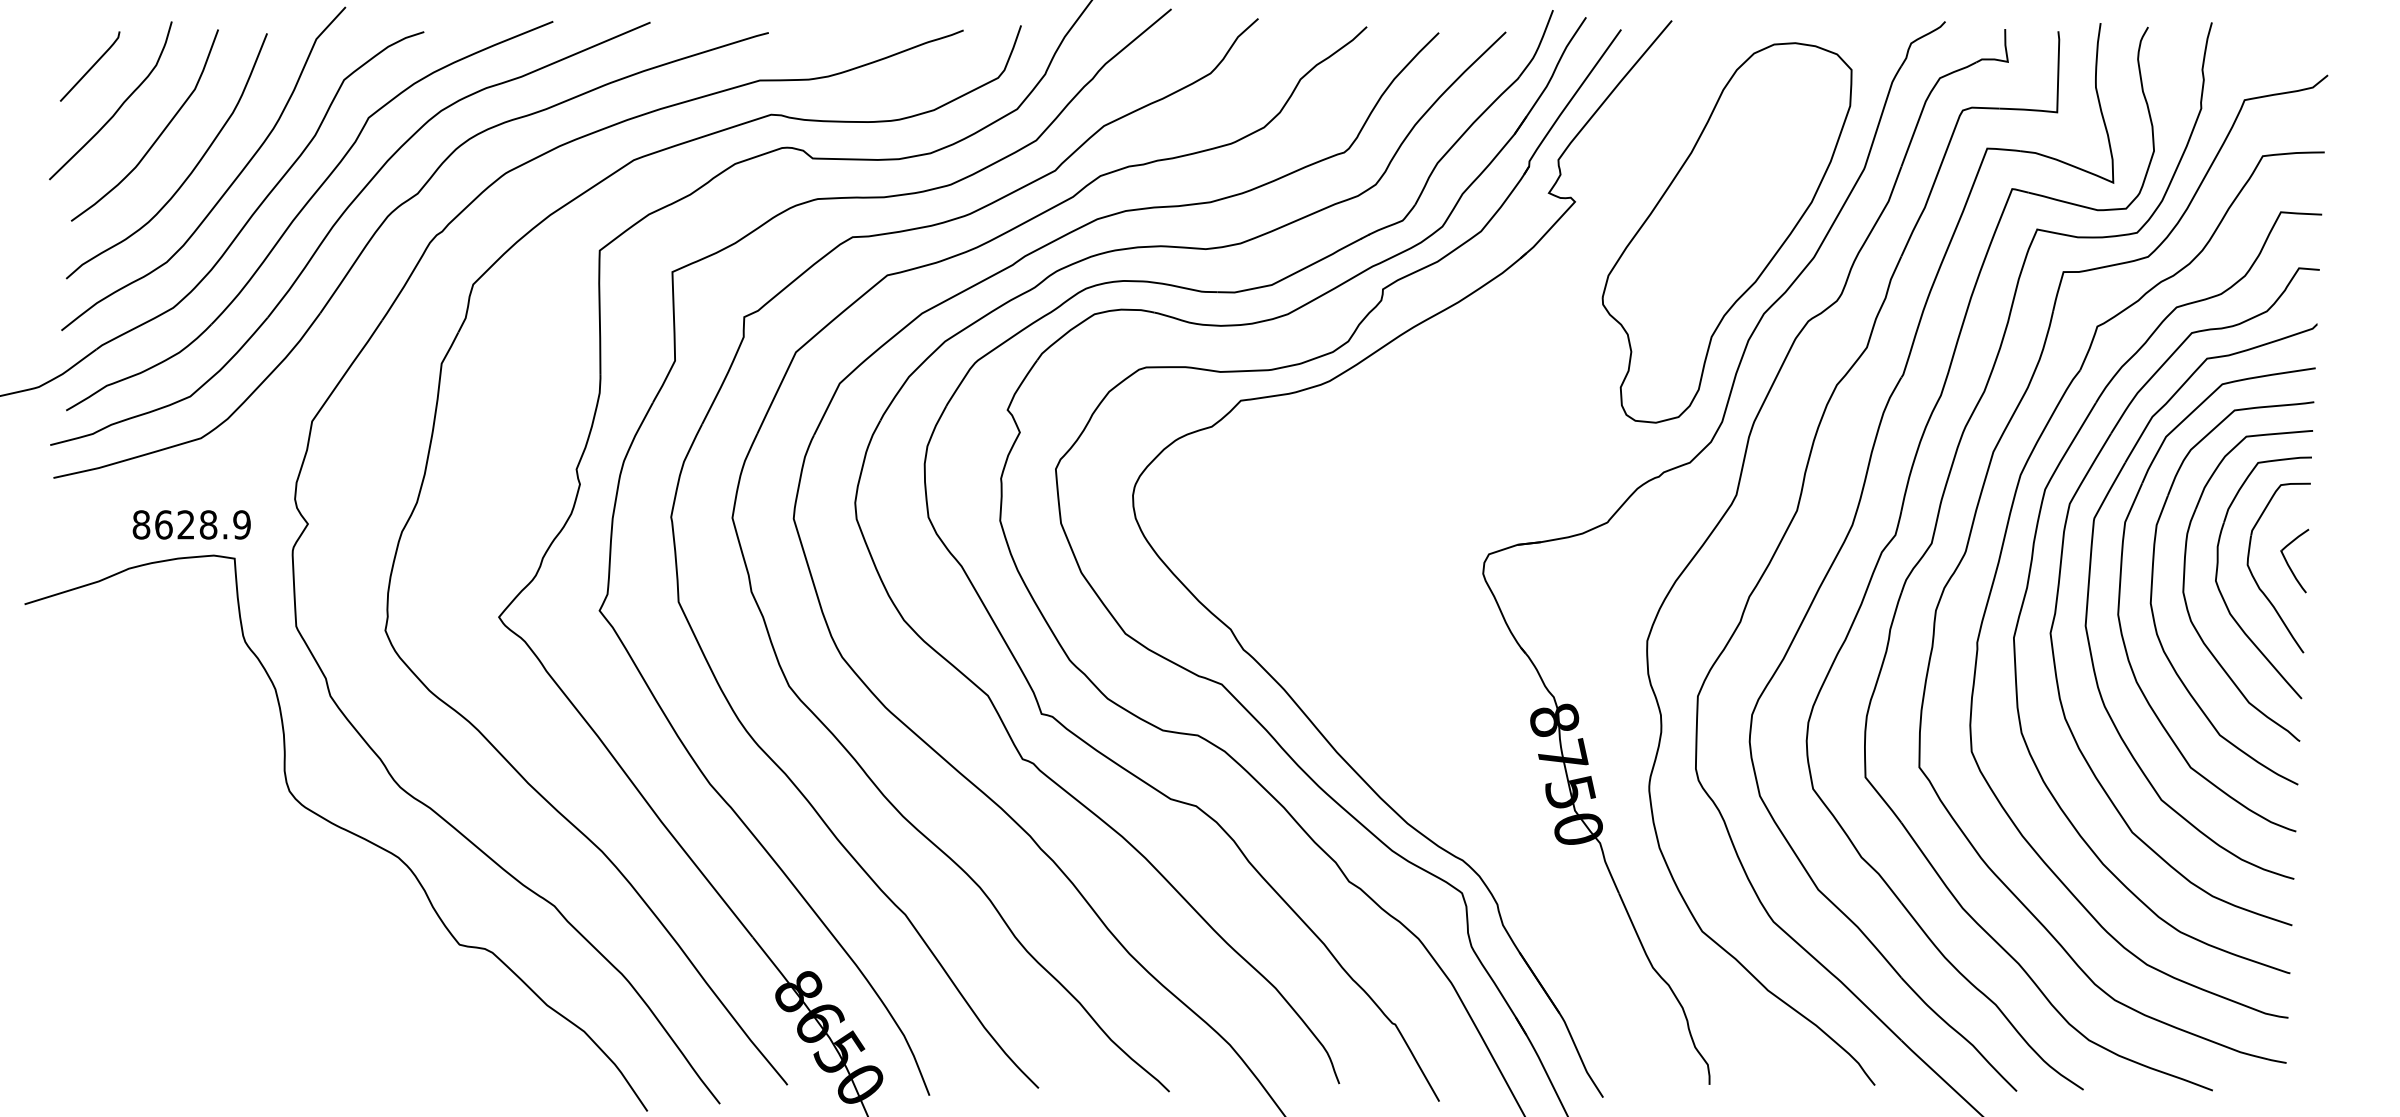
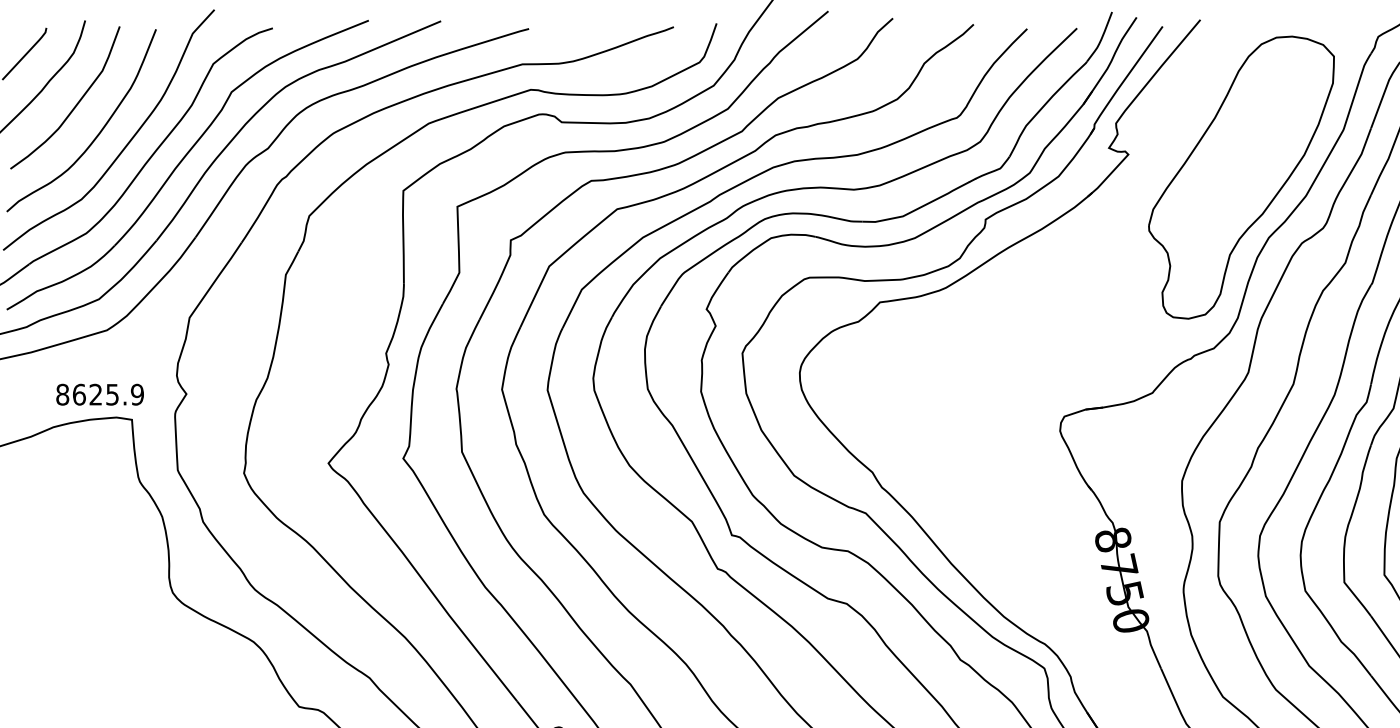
text: (208, 524) -> (112, 394), 8628.9 -> 8625.9

